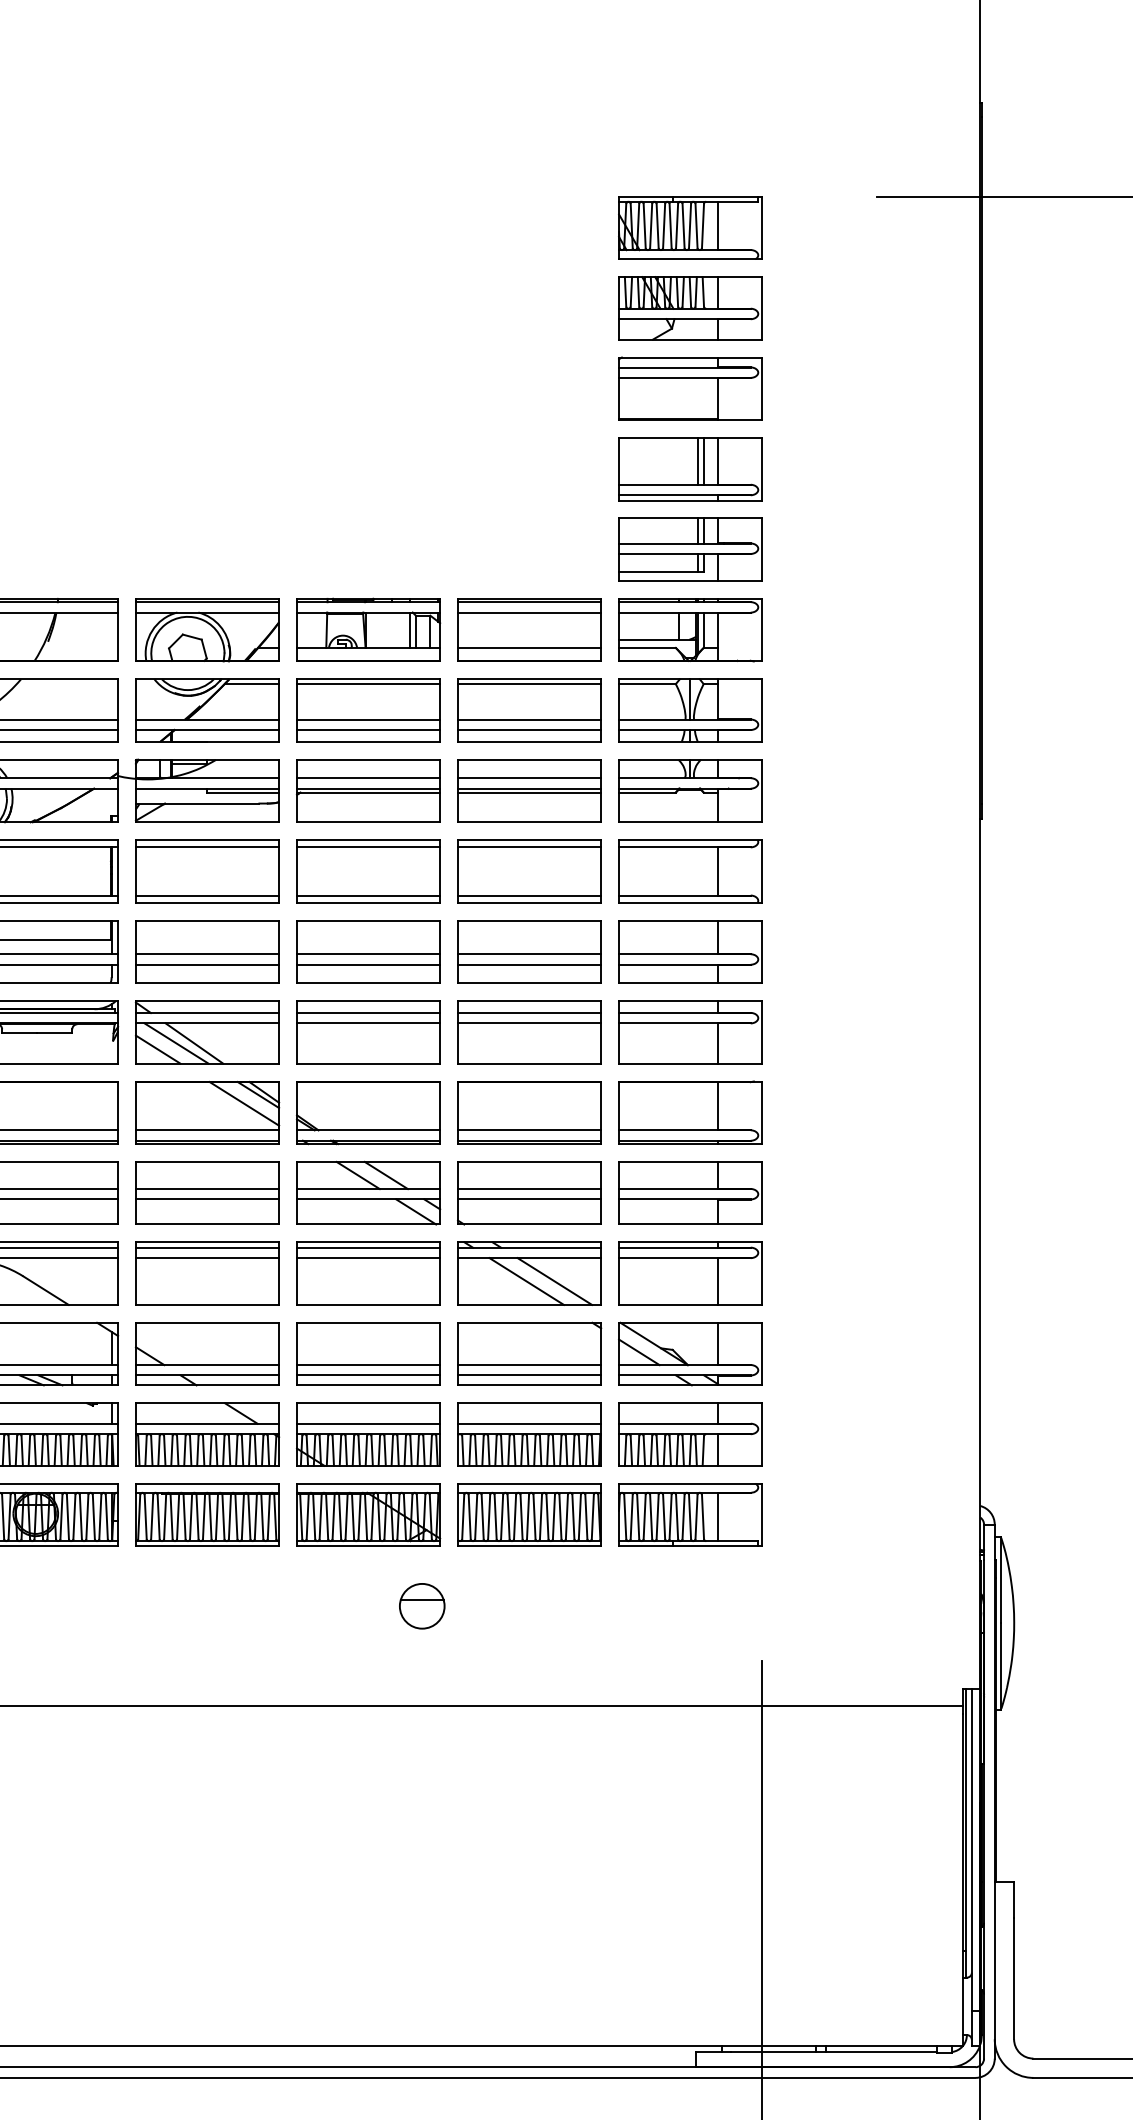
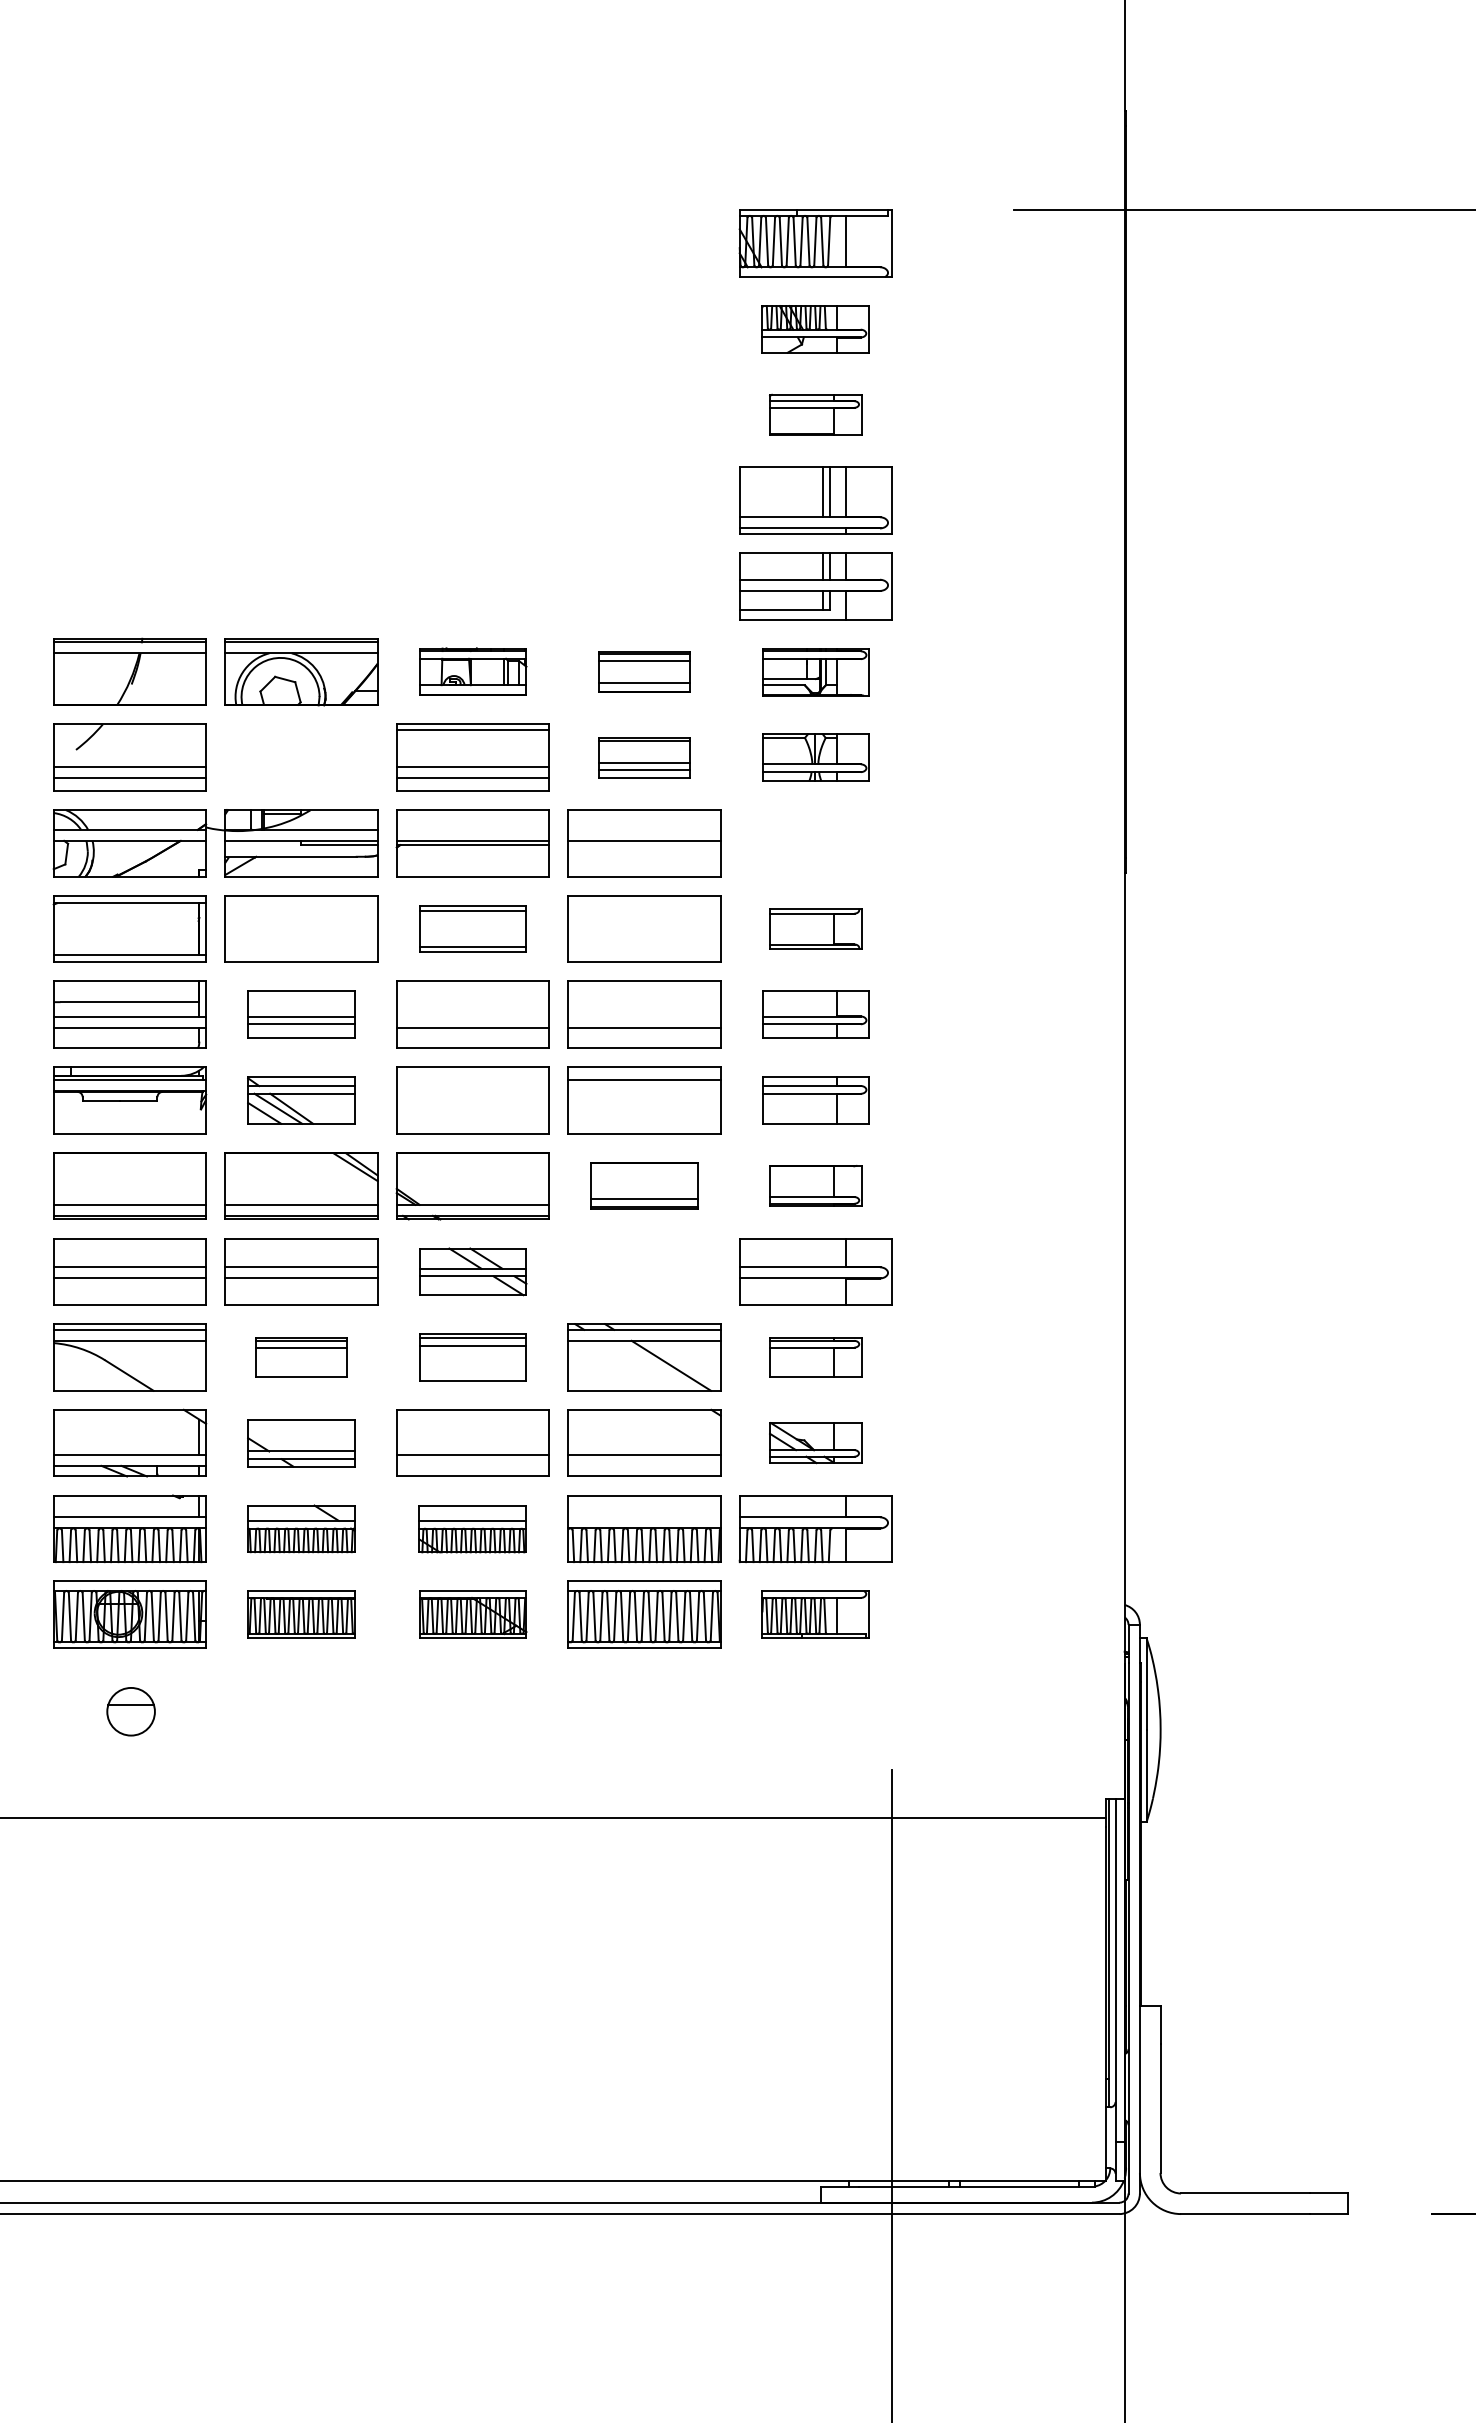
part: (690, 308) -> (815, 329), size x0.7
part: (690, 388) -> (815, 414), size x0.6
part: (369, 629) -> (473, 671), size x0.7
part: (529, 629) -> (644, 671), size x0.6
part: (690, 630) -> (815, 672), size x0.7
part: (207, 710) -> (301, 757), removed
part: (529, 710) -> (644, 757), size x0.6
part: (690, 710) -> (815, 757), size x0.7
line: (368, 777) -> (472, 829), removed
line: (529, 777) -> (644, 829), removed
part: (690, 791) -> (815, 843), removed
line: (529, 792) -> (644, 845), removed
line: (207, 847) -> (301, 903), removed
line: (529, 847) -> (644, 903), removed
part: (368, 870) -> (472, 928), size x0.7
part: (690, 870) -> (815, 928), size x0.6
line: (207, 895) -> (301, 954), removed
line: (529, 895) -> (644, 954), removed
part: (207, 951) -> (301, 1014), size x0.7
part: (690, 951) -> (815, 1014), size x0.7
line: (368, 954) -> (472, 1017), removed
line: (529, 954) -> (644, 1017), removed
line: (368, 1012) -> (472, 1079), removed
line: (368, 1022) -> (472, 1090), removed
line: (529, 1022) -> (644, 1090), removed
part: (207, 1032) -> (301, 1100), size x0.7
part: (690, 1032) -> (815, 1100), size x0.7
line: (244, 1103) -> (340, 1176), removed
part: (529, 1112) -> (644, 1185), size x0.7
part: (690, 1112) -> (815, 1185), size x0.6
part: (369, 1192) -> (473, 1271), size x0.7
part: (529, 1193) -> (644, 1272), removed
part: (207, 1273) -> (301, 1357), size x0.6
part: (368, 1273) -> (472, 1357), size x0.7
part: (690, 1273) -> (815, 1357), size x0.6
line: (526, 1281) -> (641, 1365), removed
part: (690, 1353) -> (815, 1442), size x0.6
part: (207, 1354) -> (301, 1443), size x0.7
line: (368, 1375) -> (472, 1465), removed
line: (529, 1375) -> (644, 1465), removed
line: (529, 1423) -> (644, 1517), removed
part: (207, 1434) -> (301, 1528), size x0.7
part: (368, 1435) -> (472, 1529), size x0.7
part: (207, 1514) -> (301, 1614), size x0.7
part: (369, 1514) -> (473, 1614), size x0.7
part: (690, 1514) -> (815, 1614), size x0.7
part: (421, 1606) -> (130, 1711), moved

